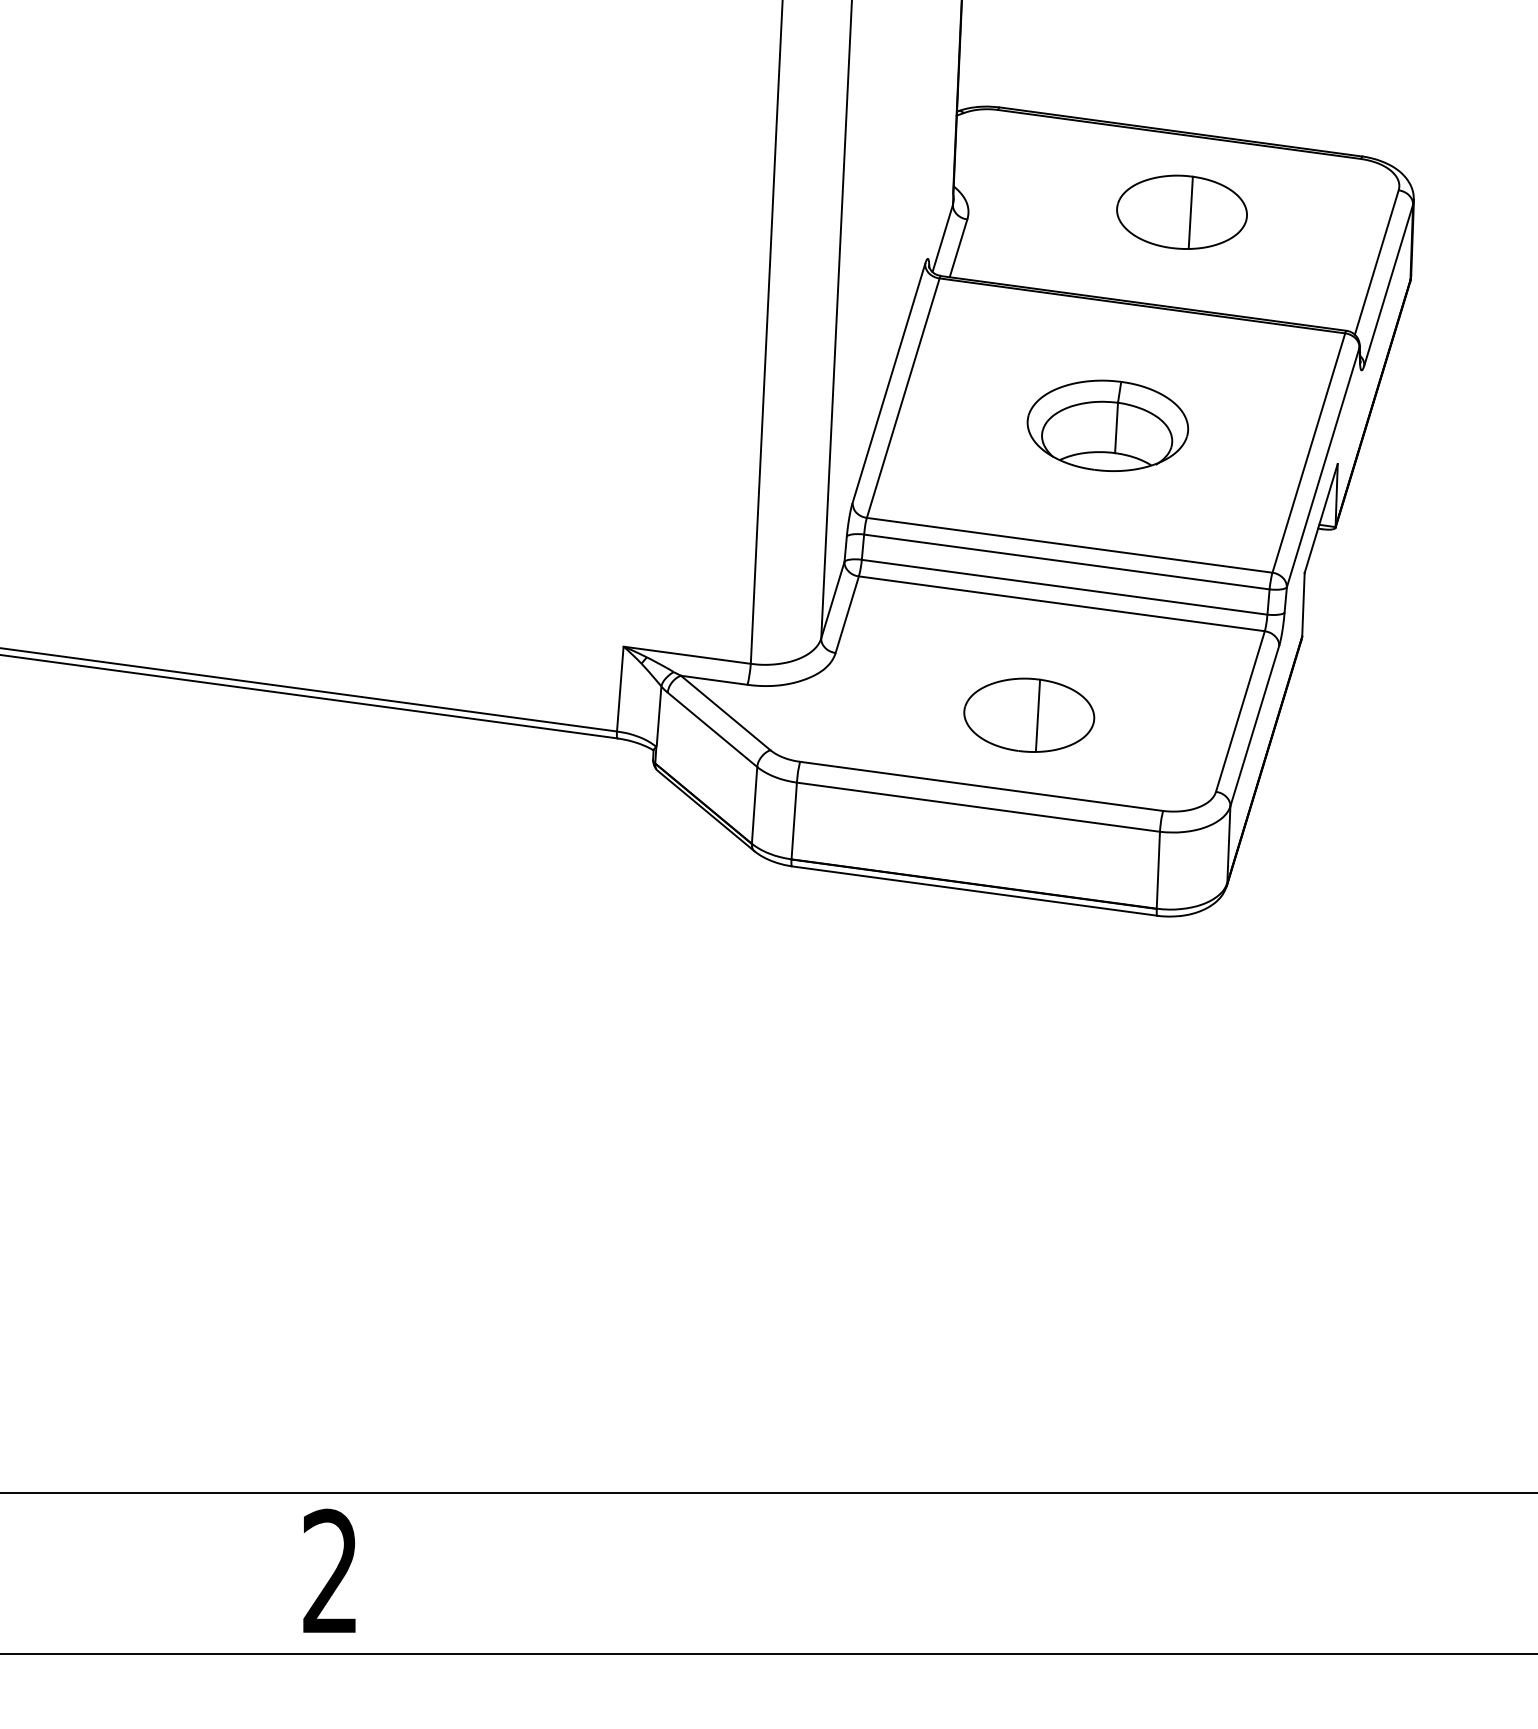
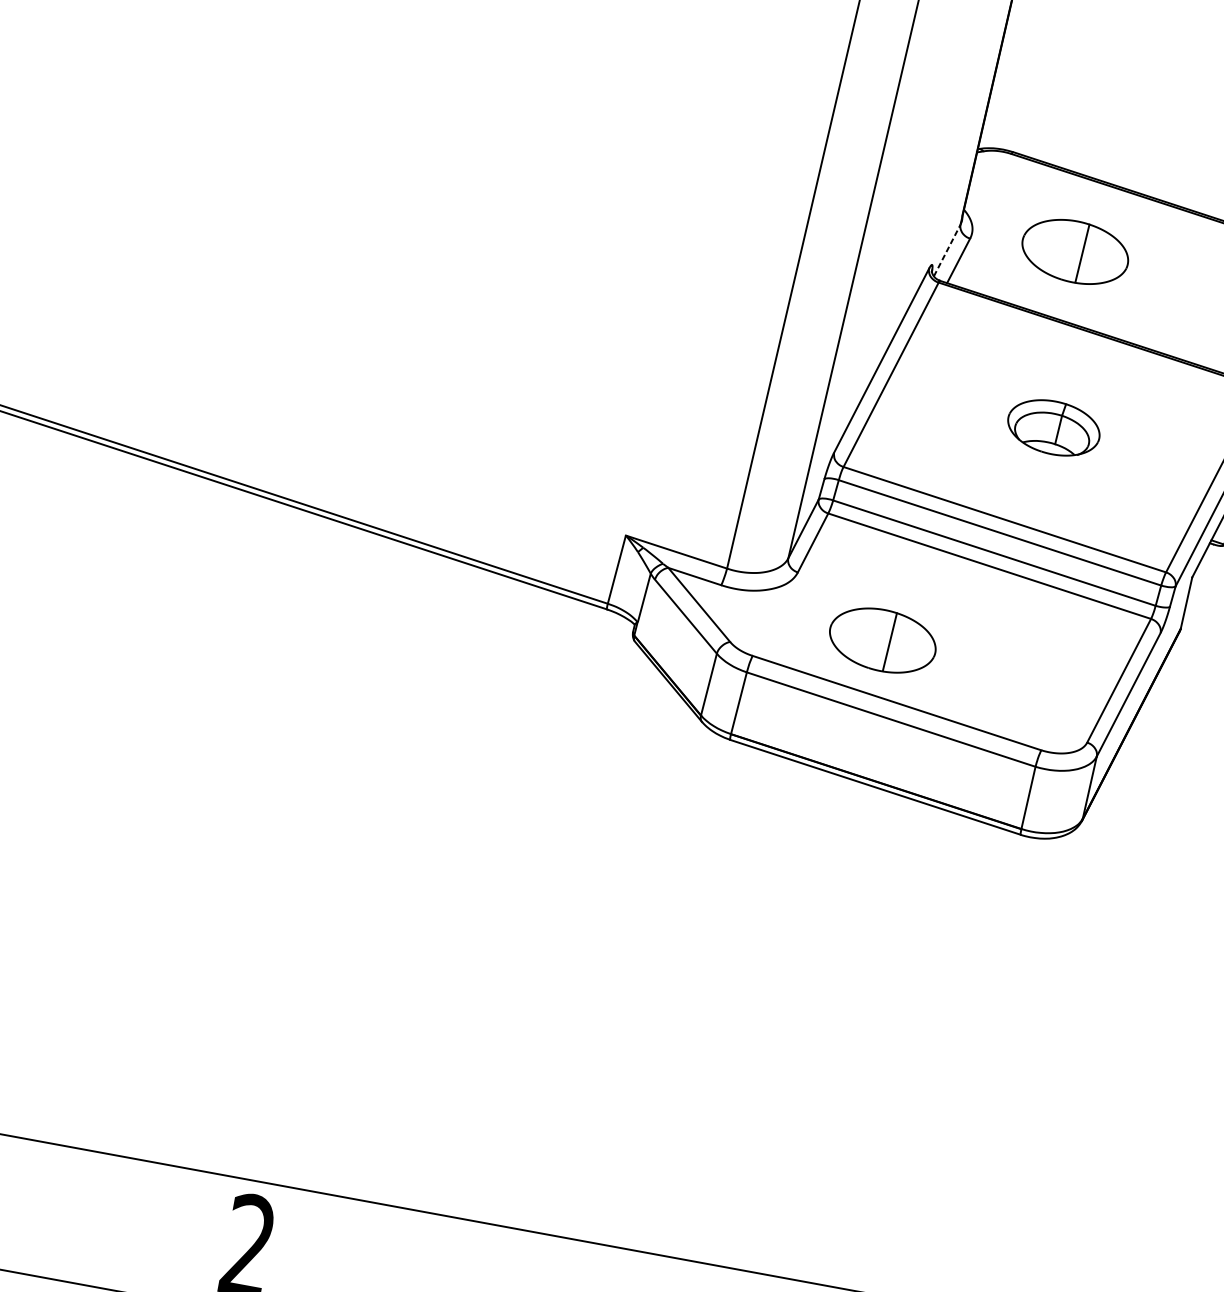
part: (1181, 211) -> (1075, 251), moved
line: (942, 238) -> (947, 250), solid -> dashed
part: (1107, 425) -> (1053, 427), size x0.7
part: (1029, 714) -> (883, 639), moved

